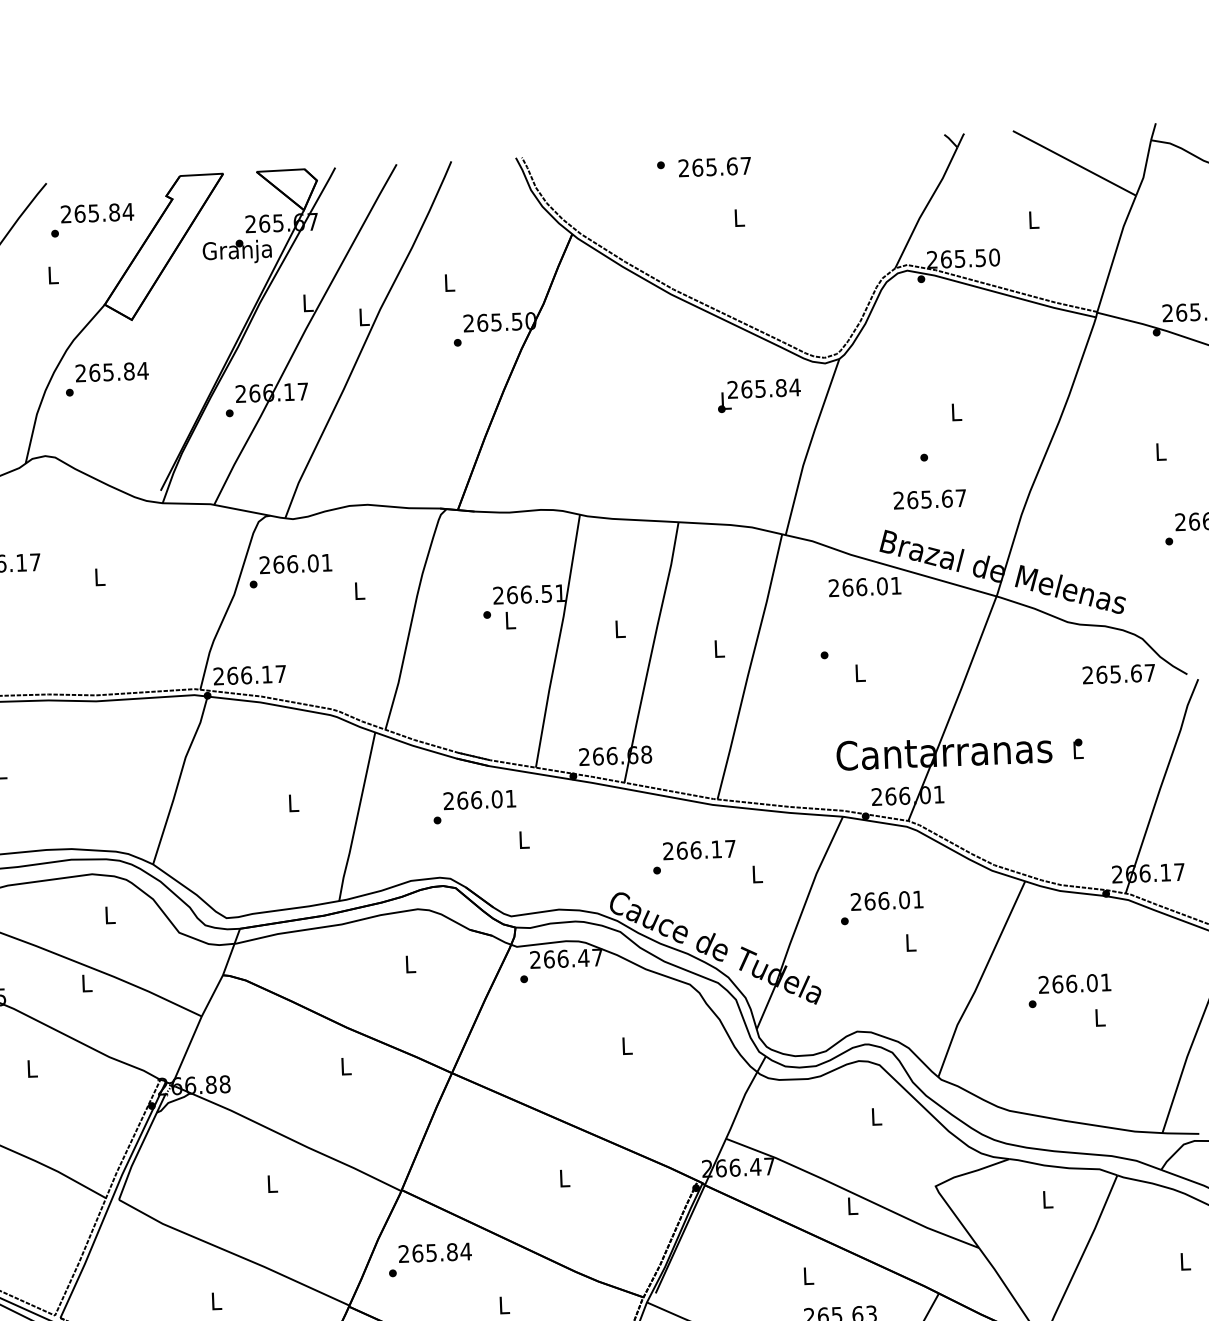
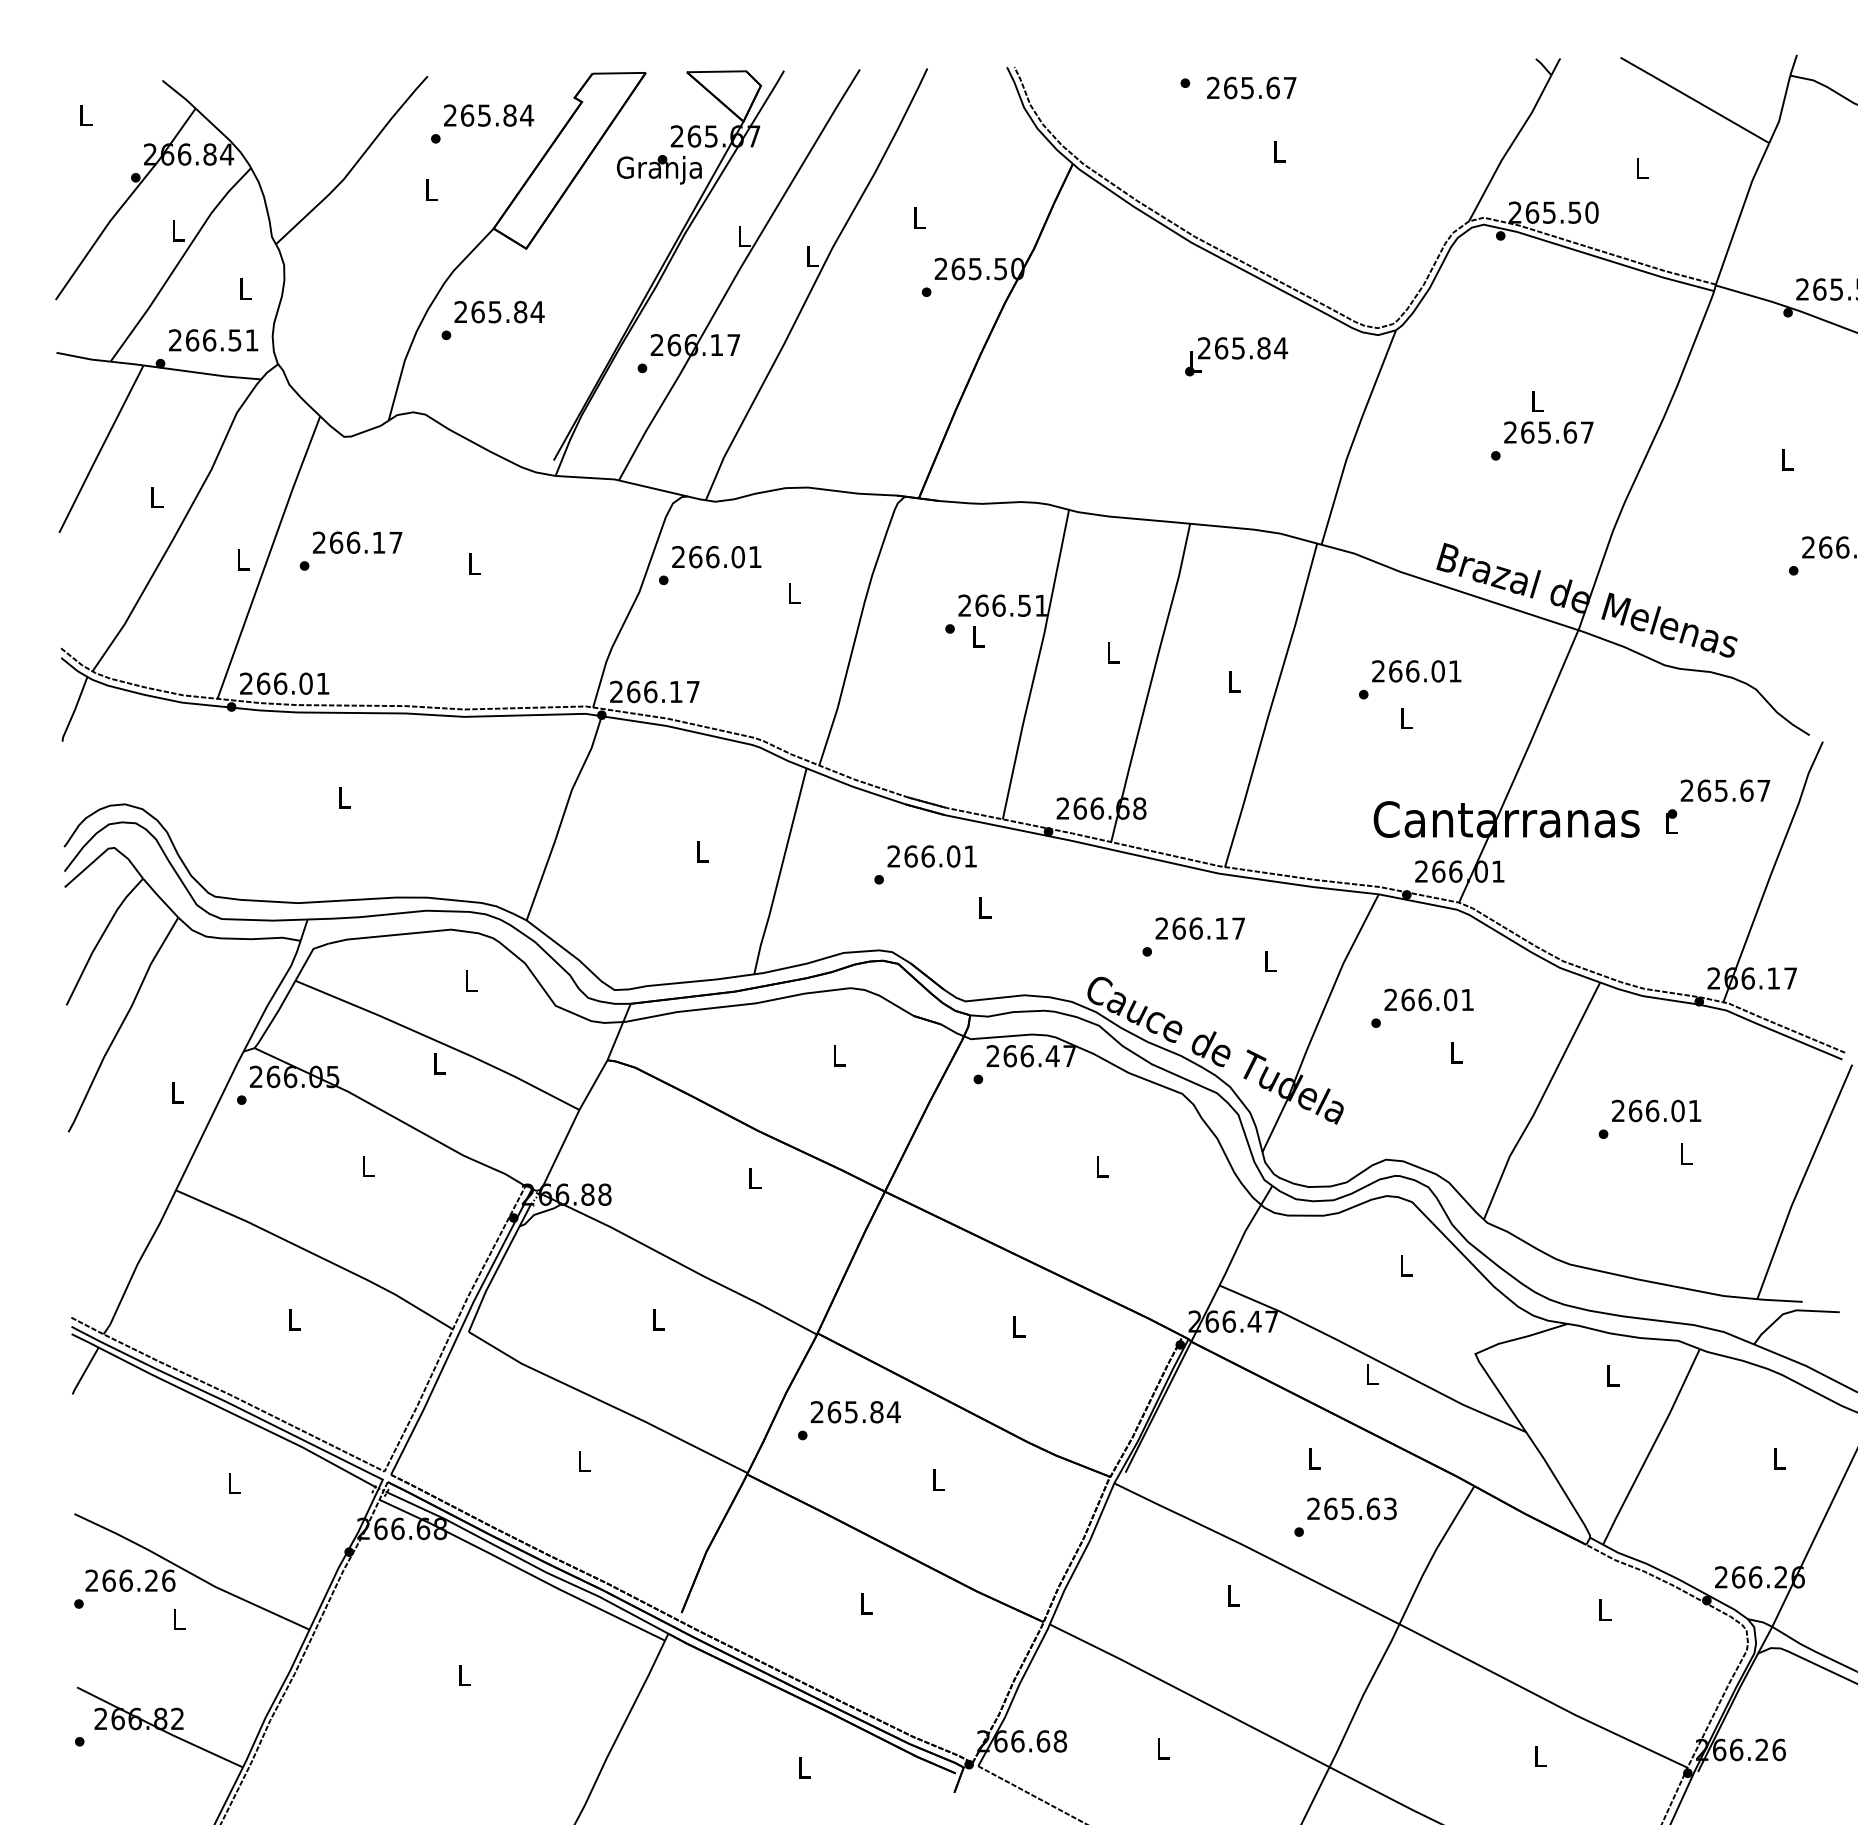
text: (759, 395) -> (1236, 356), moved
text: (929, 499) -> (1548, 432), moved
text: (864, 587) -> (1416, 671), moved
text: (1118, 673) -> (1725, 790), moved

